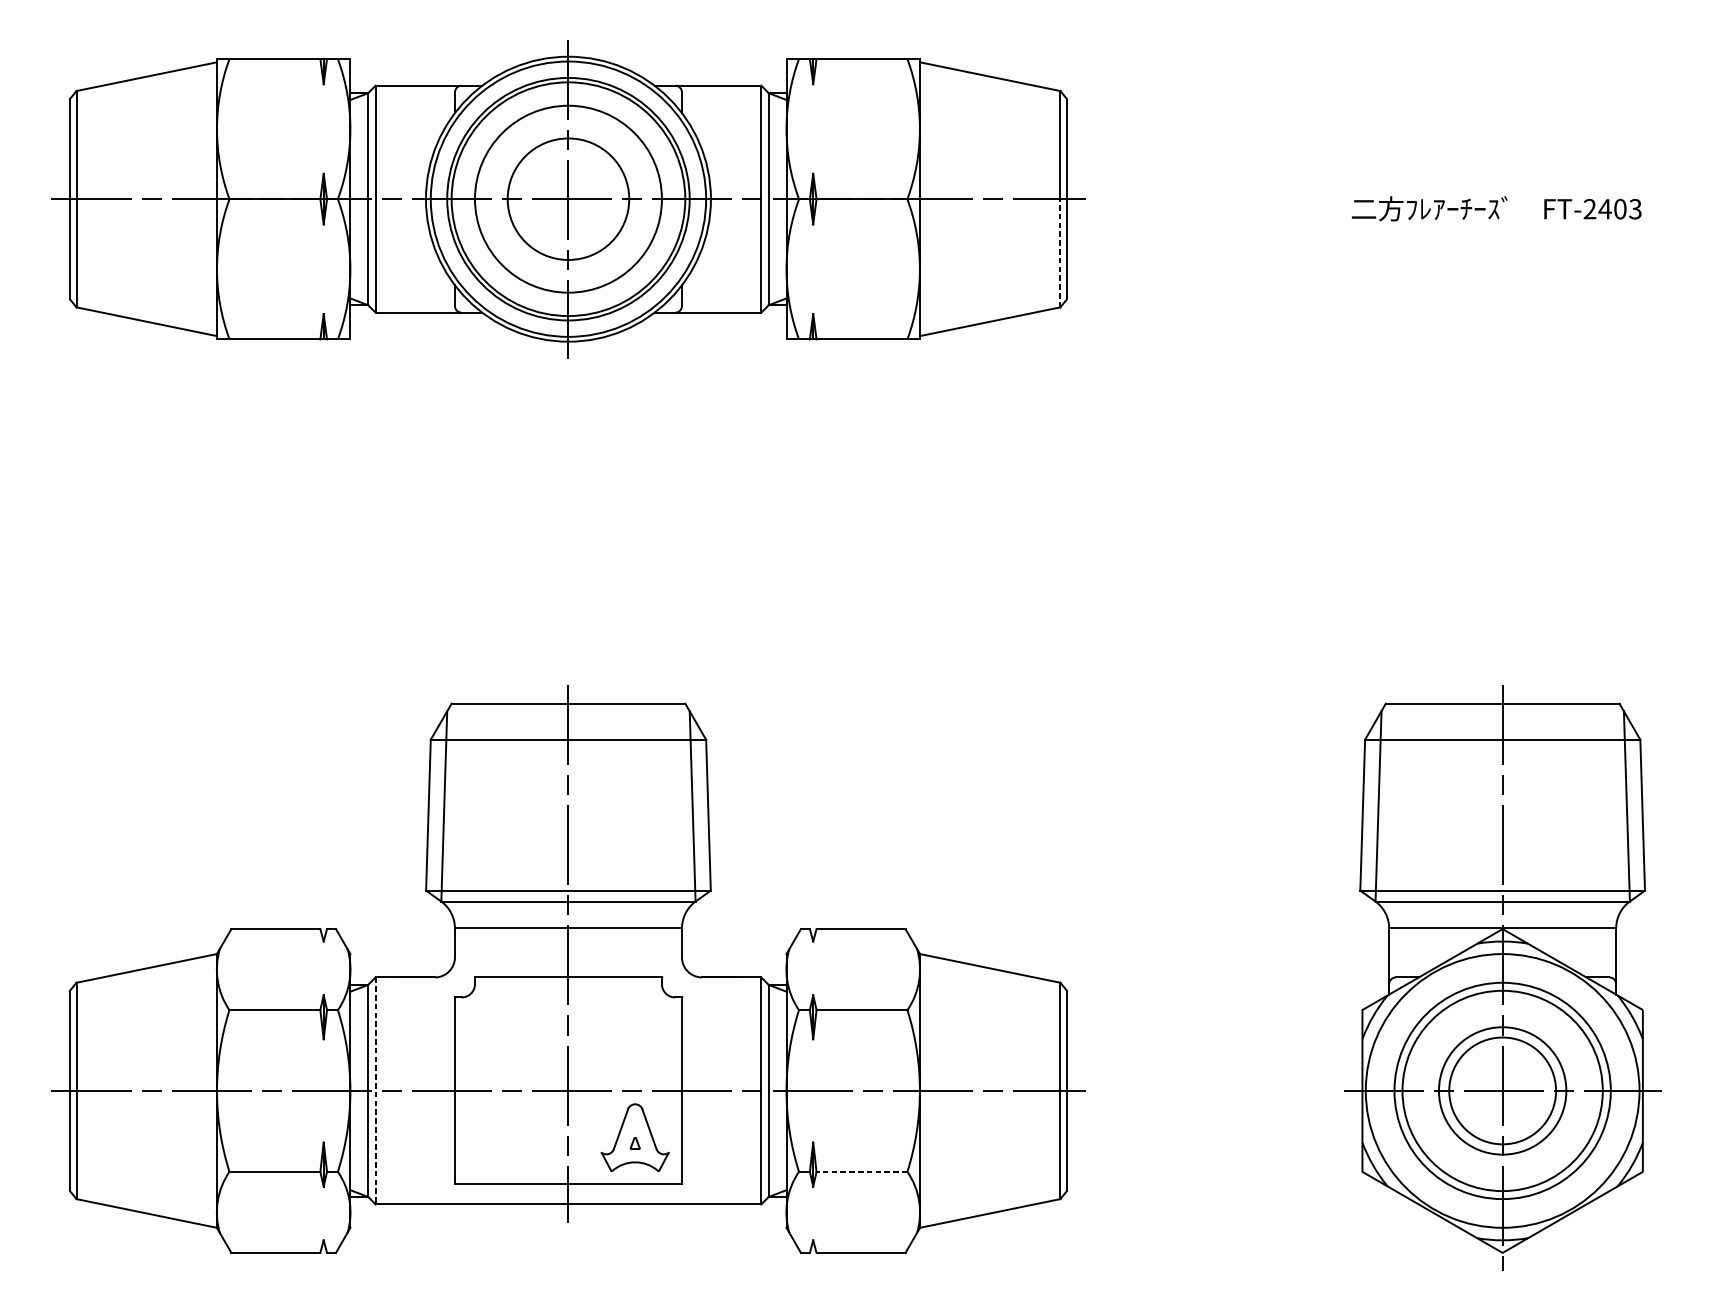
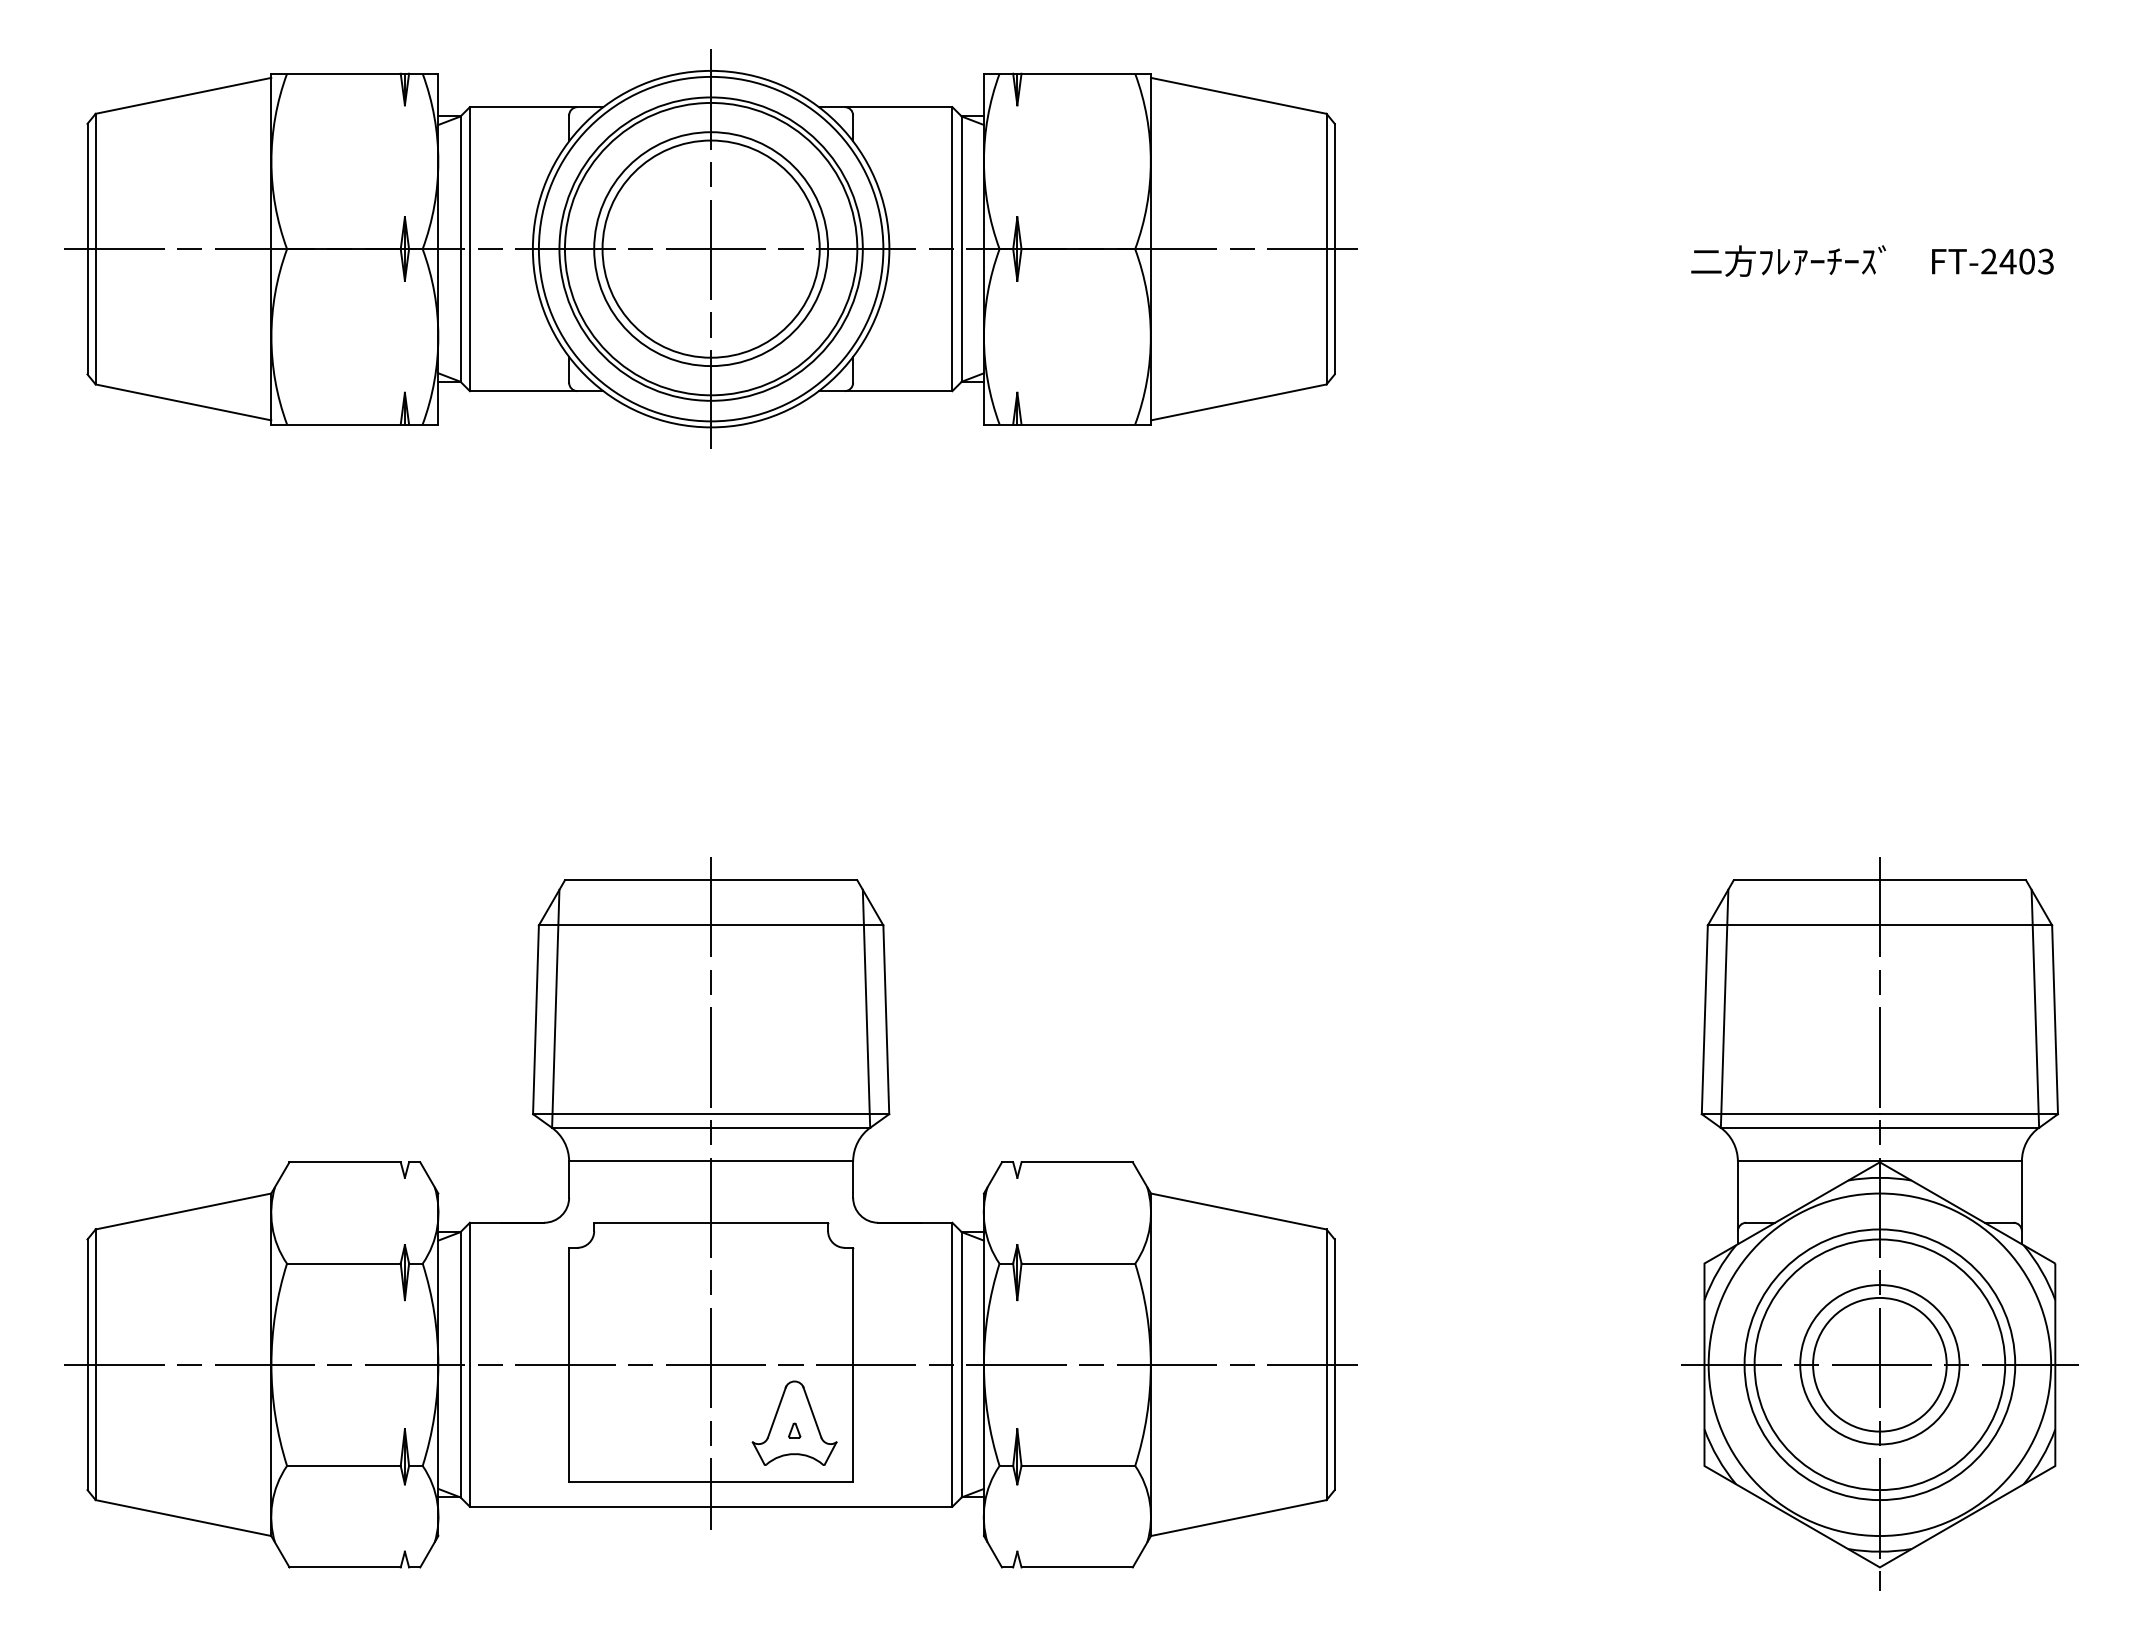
circle: (567, 198) -> (710, 248), size x1.43
line: (1060, 253) -> (1326, 316), dashed -> solid
line: (375, 1091) -> (469, 1365), dashed -> solid
line: (862, 1172) -> (1078, 1466), dashed -> solid

